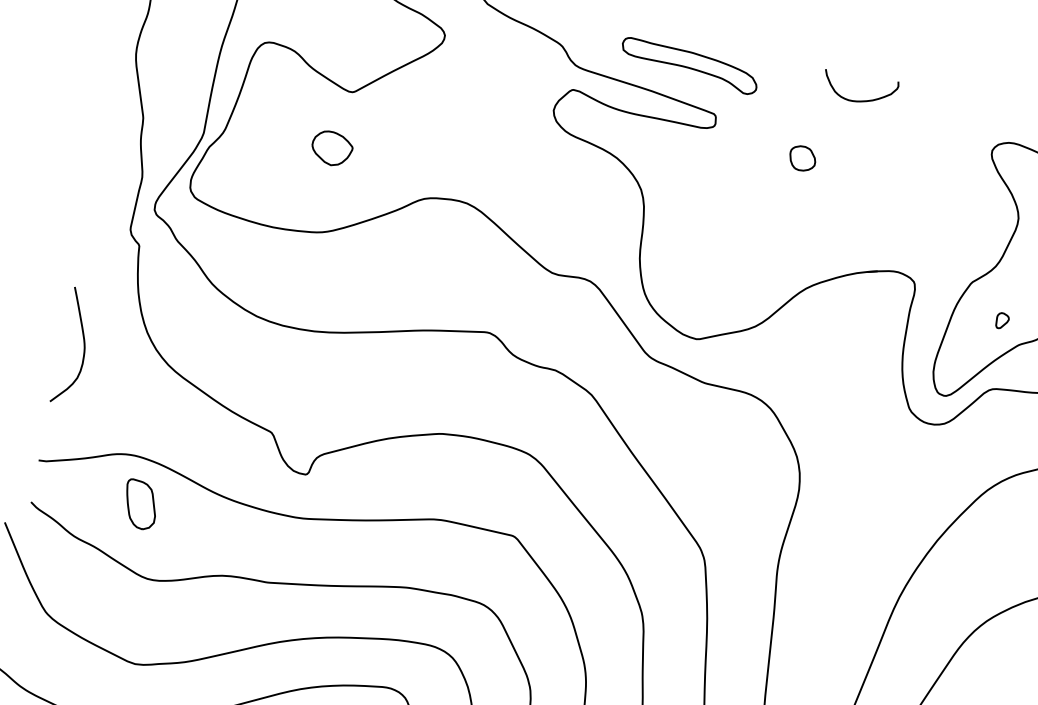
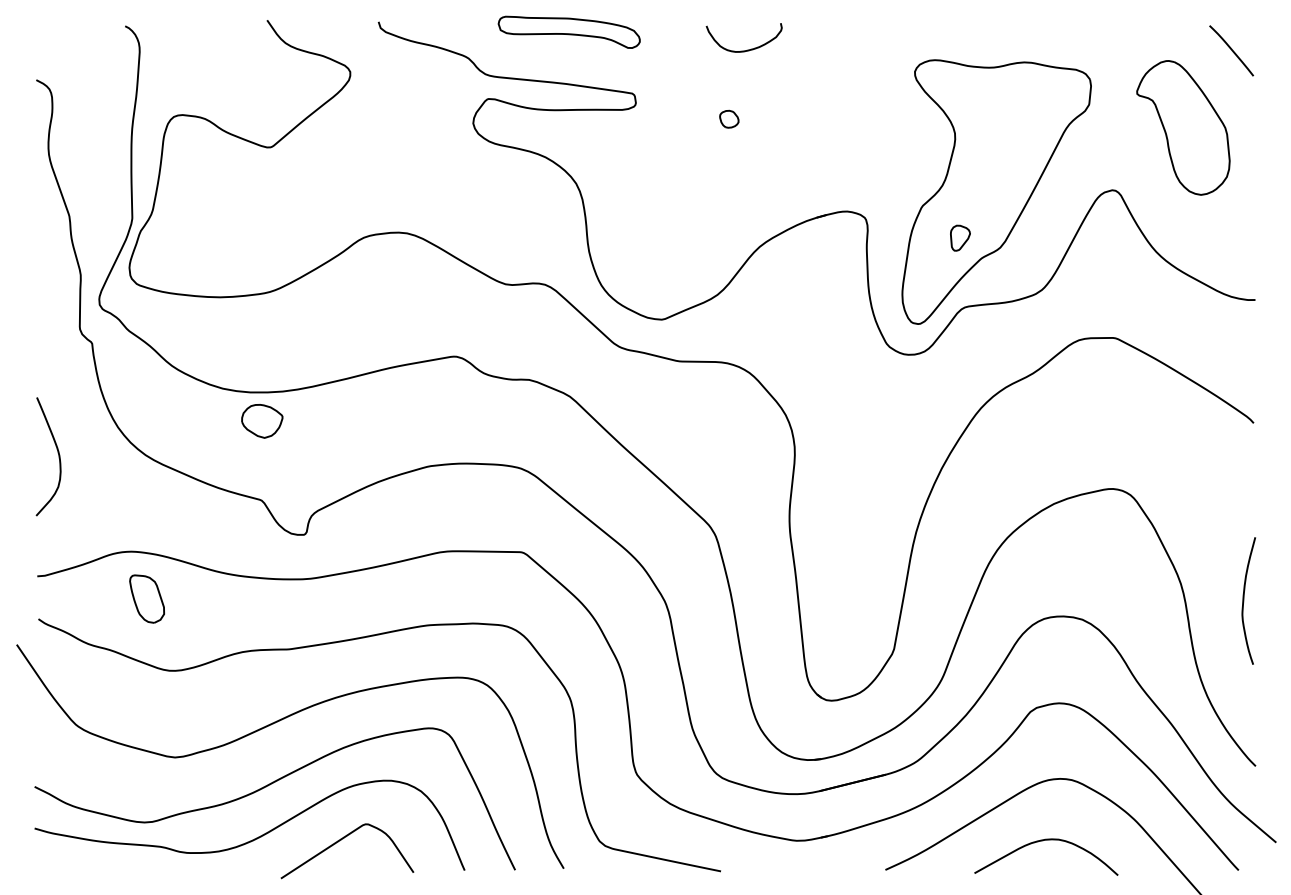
part: (689, 65) -> (568, 31), moved
curve: (860, 100) -> (747, 49), moved
part: (332, 148) -> (262, 421), moved
part: (802, 158) -> (729, 119), size x0.7
part: (1002, 320) -> (960, 237), size x1.6

